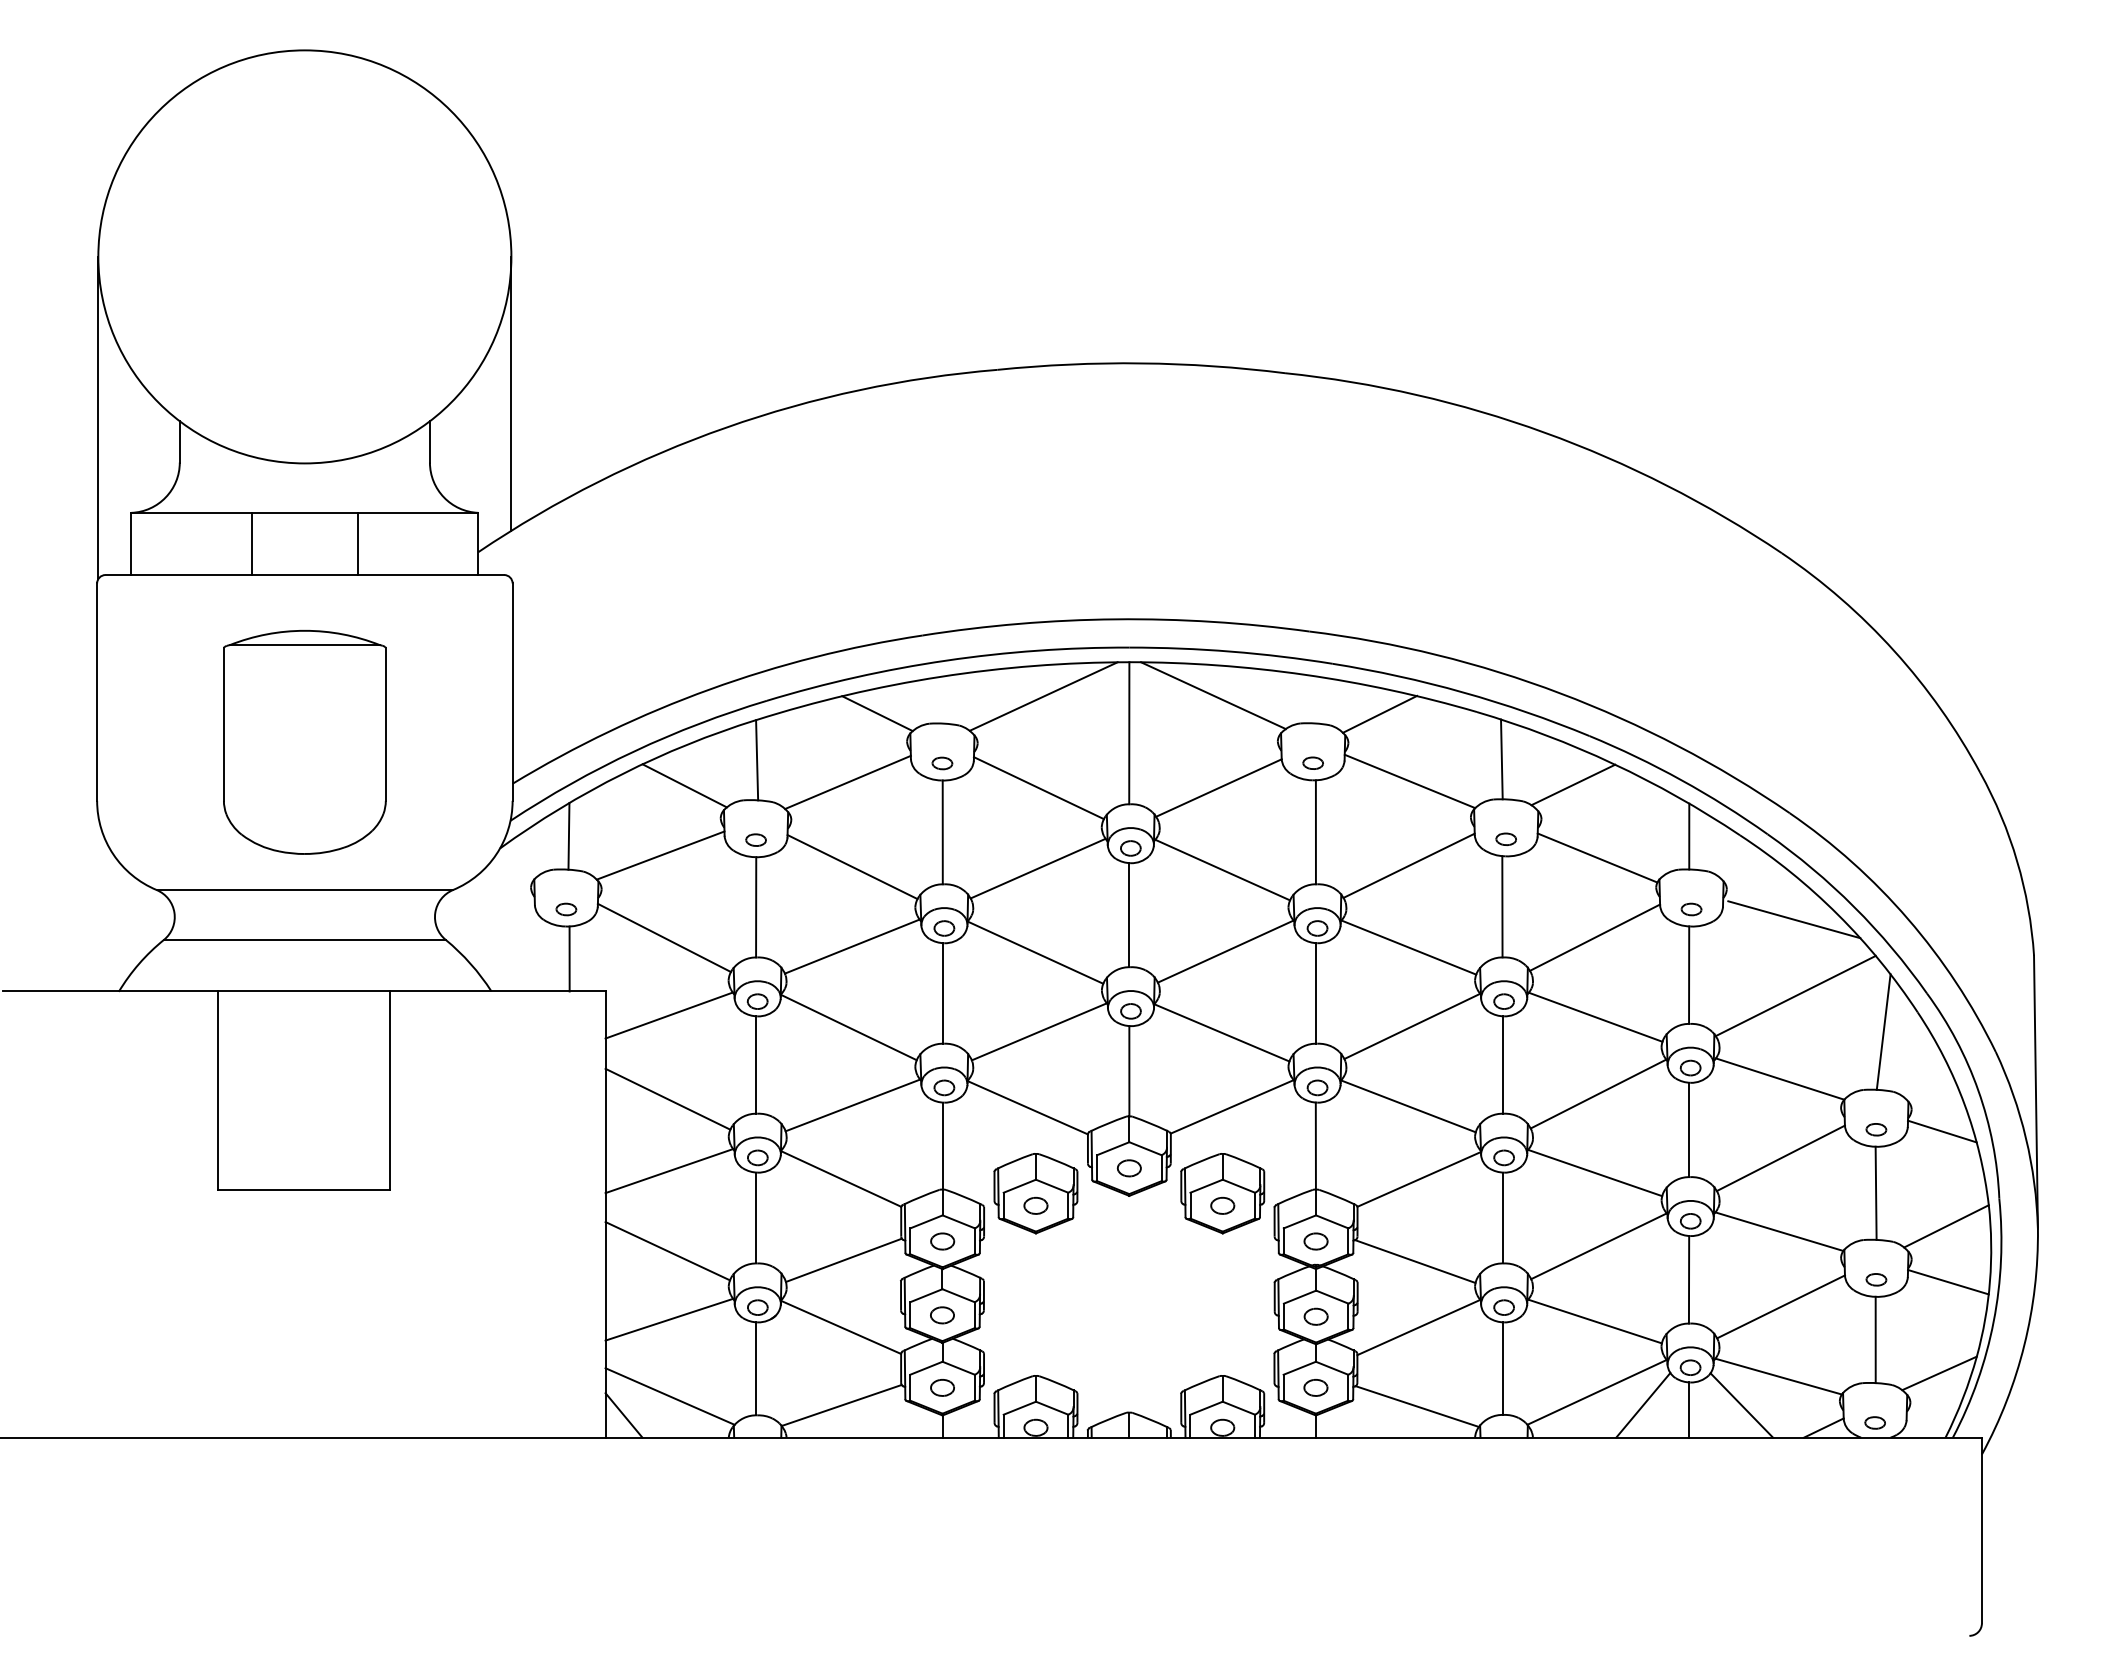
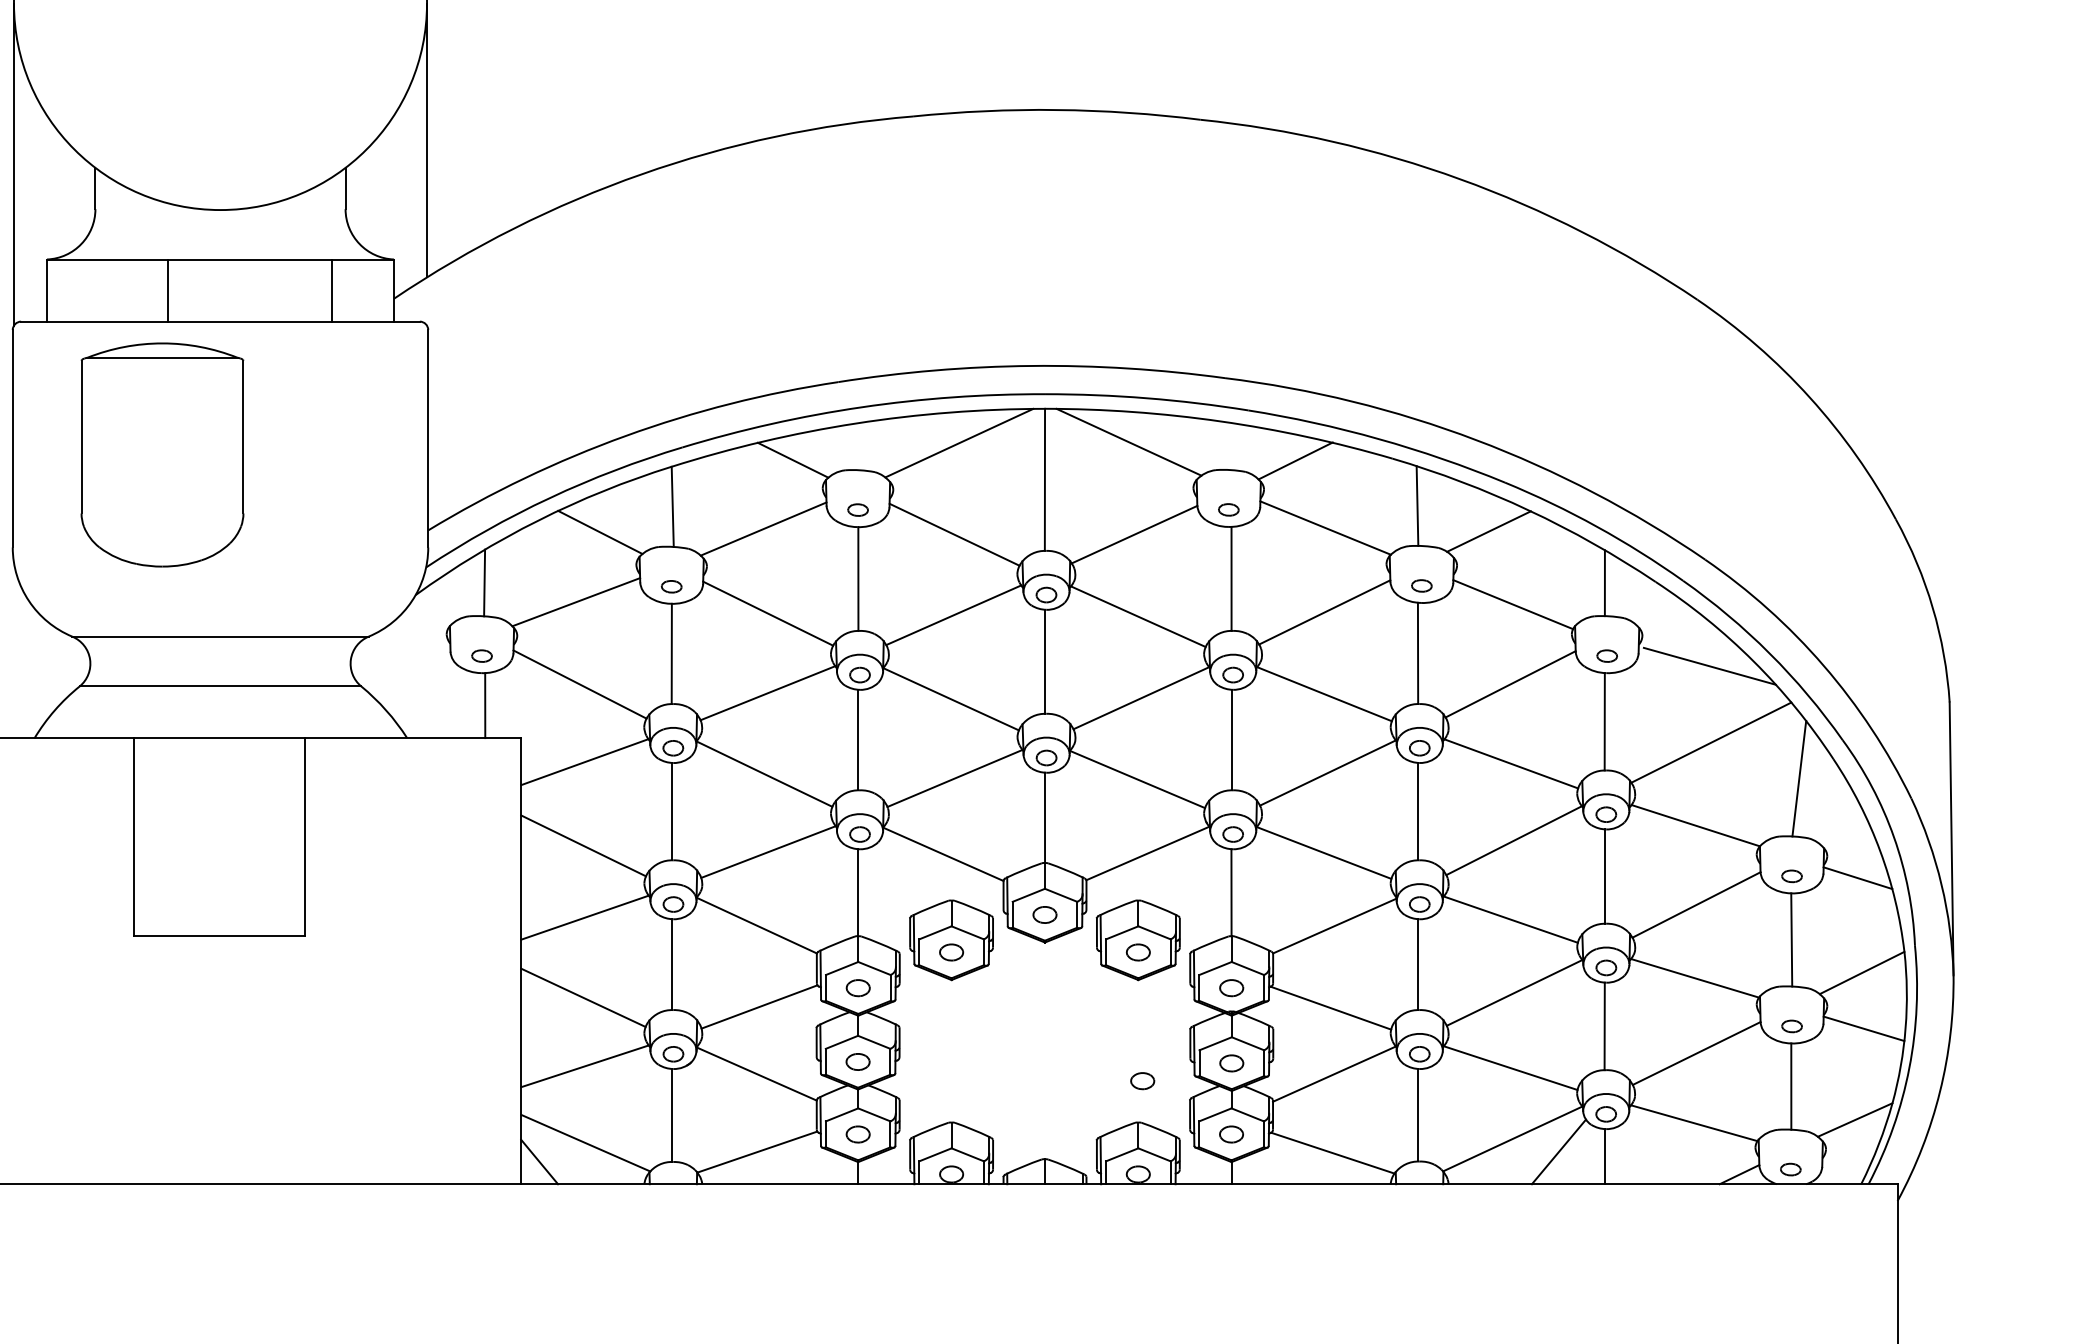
line: (357, 543) -> (332, 290), moved
part: (304, 742) -> (162, 455), moved
part: (1226, 1334) -> (1142, 1081), added
line: (1741, 1405) -> (1657, 1152), removed

